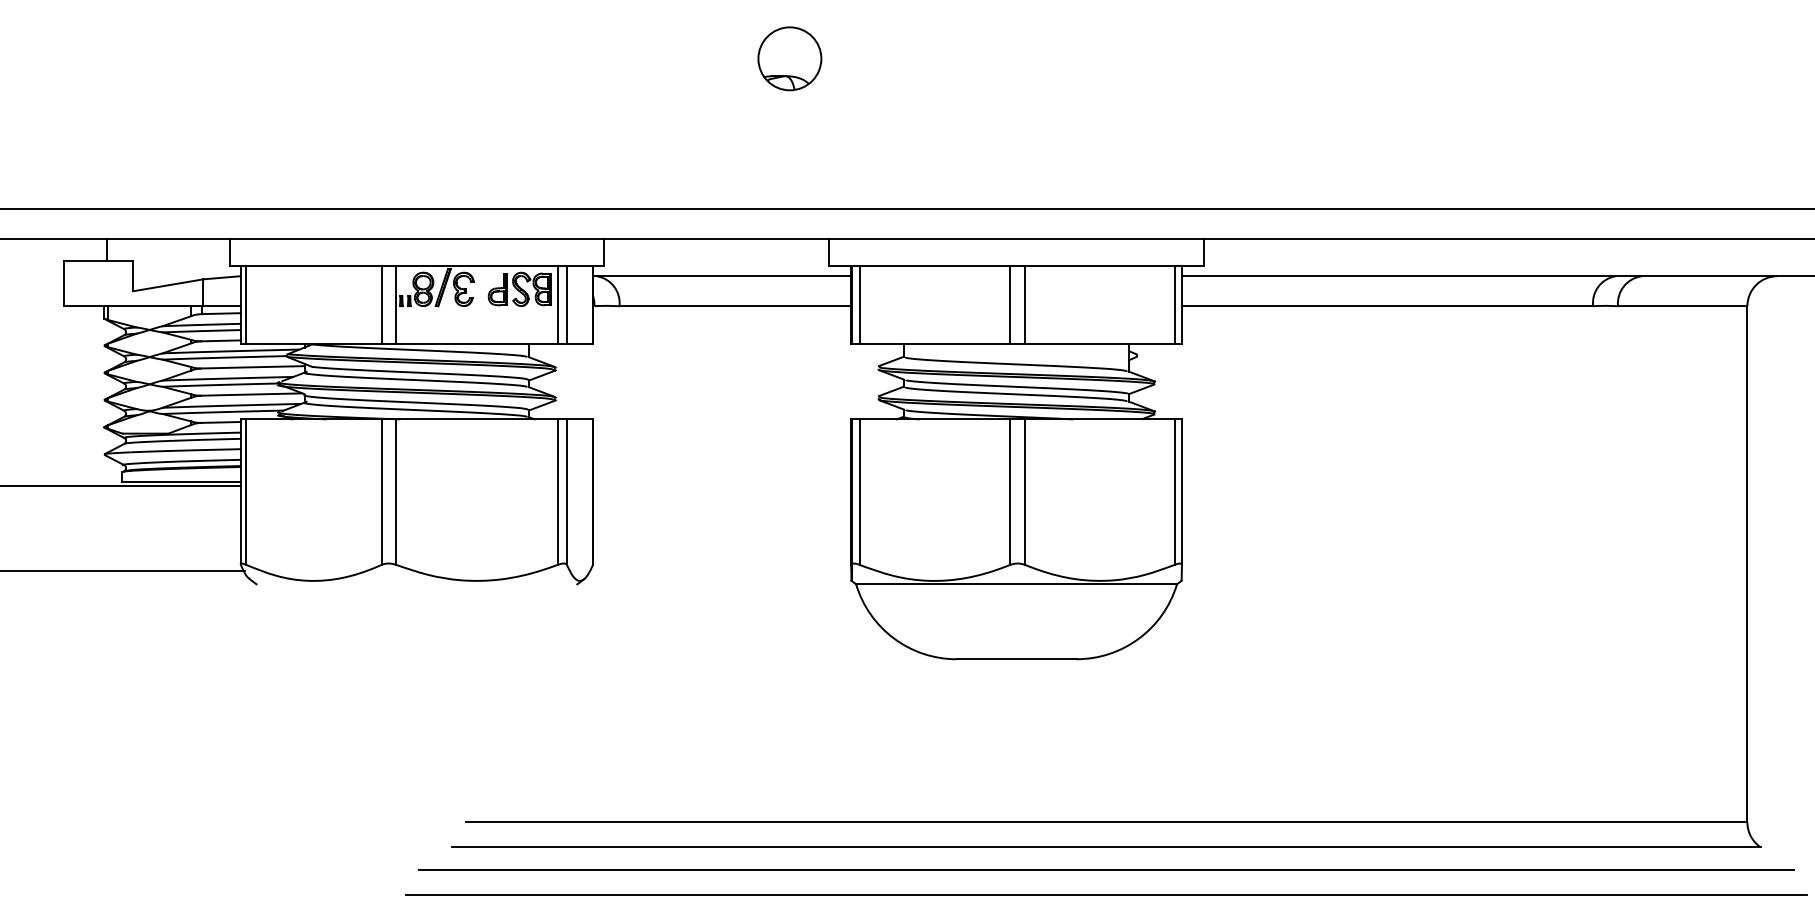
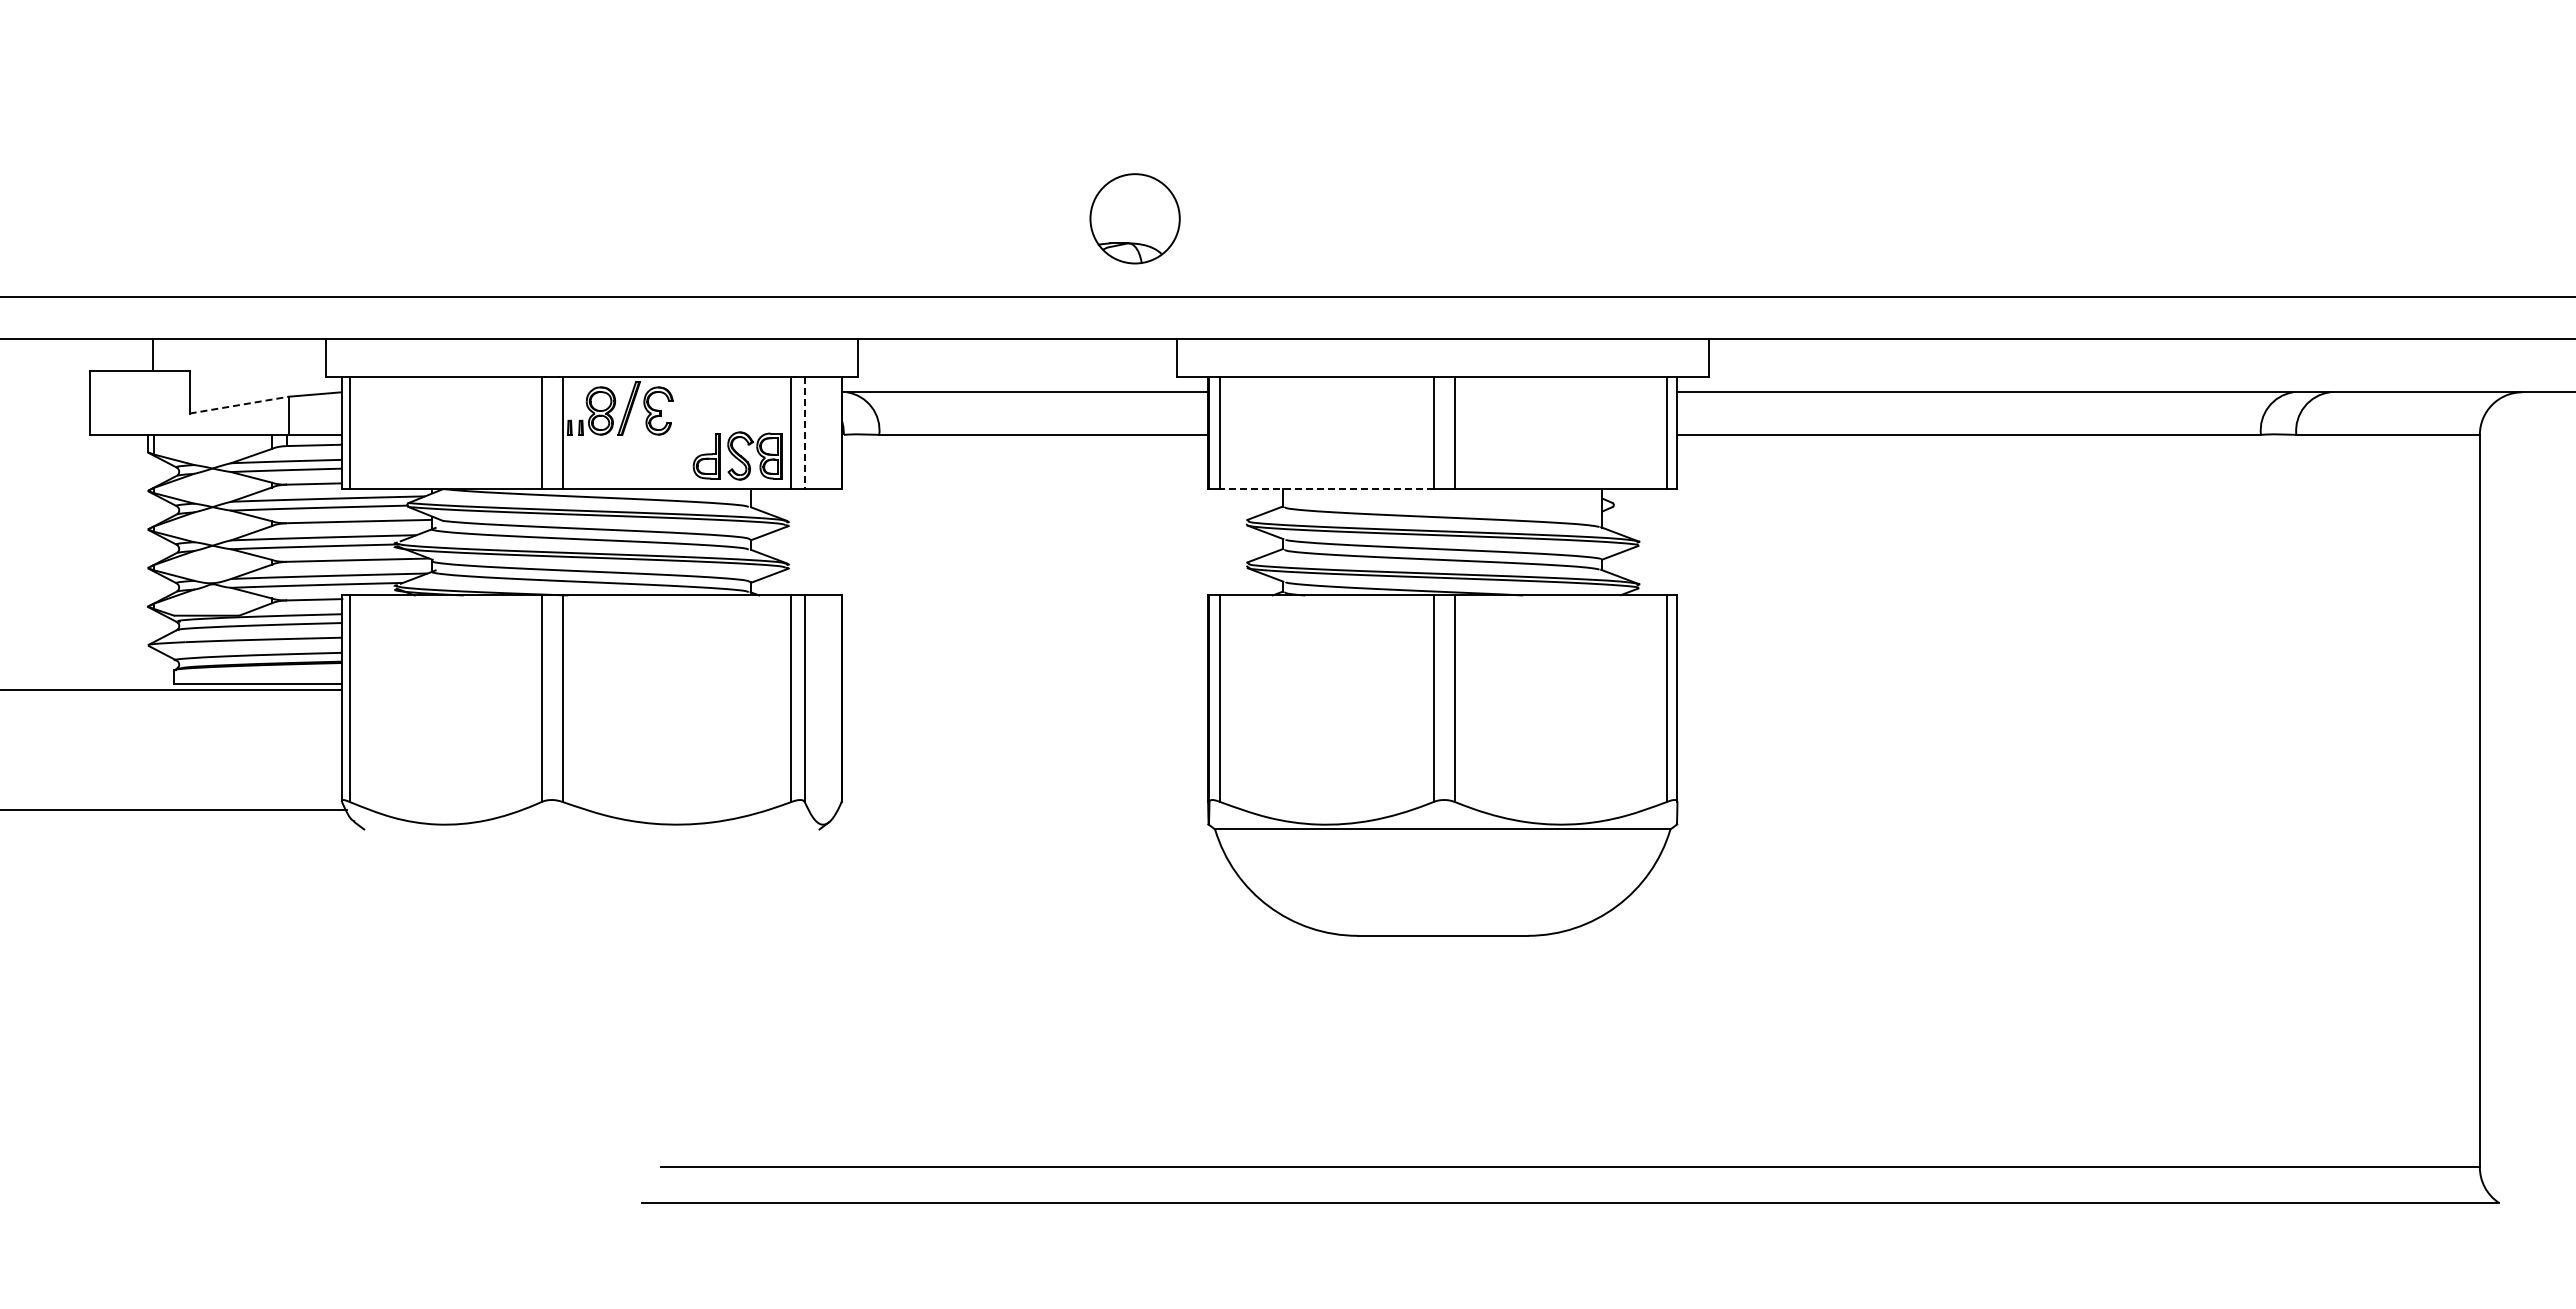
part: (789, 58) -> (1134, 218), moved
line: (168, 285) -> (239, 405), solid -> dashed
part: (519, 289) -> (737, 455), moved
line: (566, 305) -> (804, 433), solid -> dashed
line: (934, 344) -> (1326, 489), solid -> dashed
line: (1106, 869) -> (1570, 1234), removed
line: (1105, 894) -> (1569, 1269), removed

